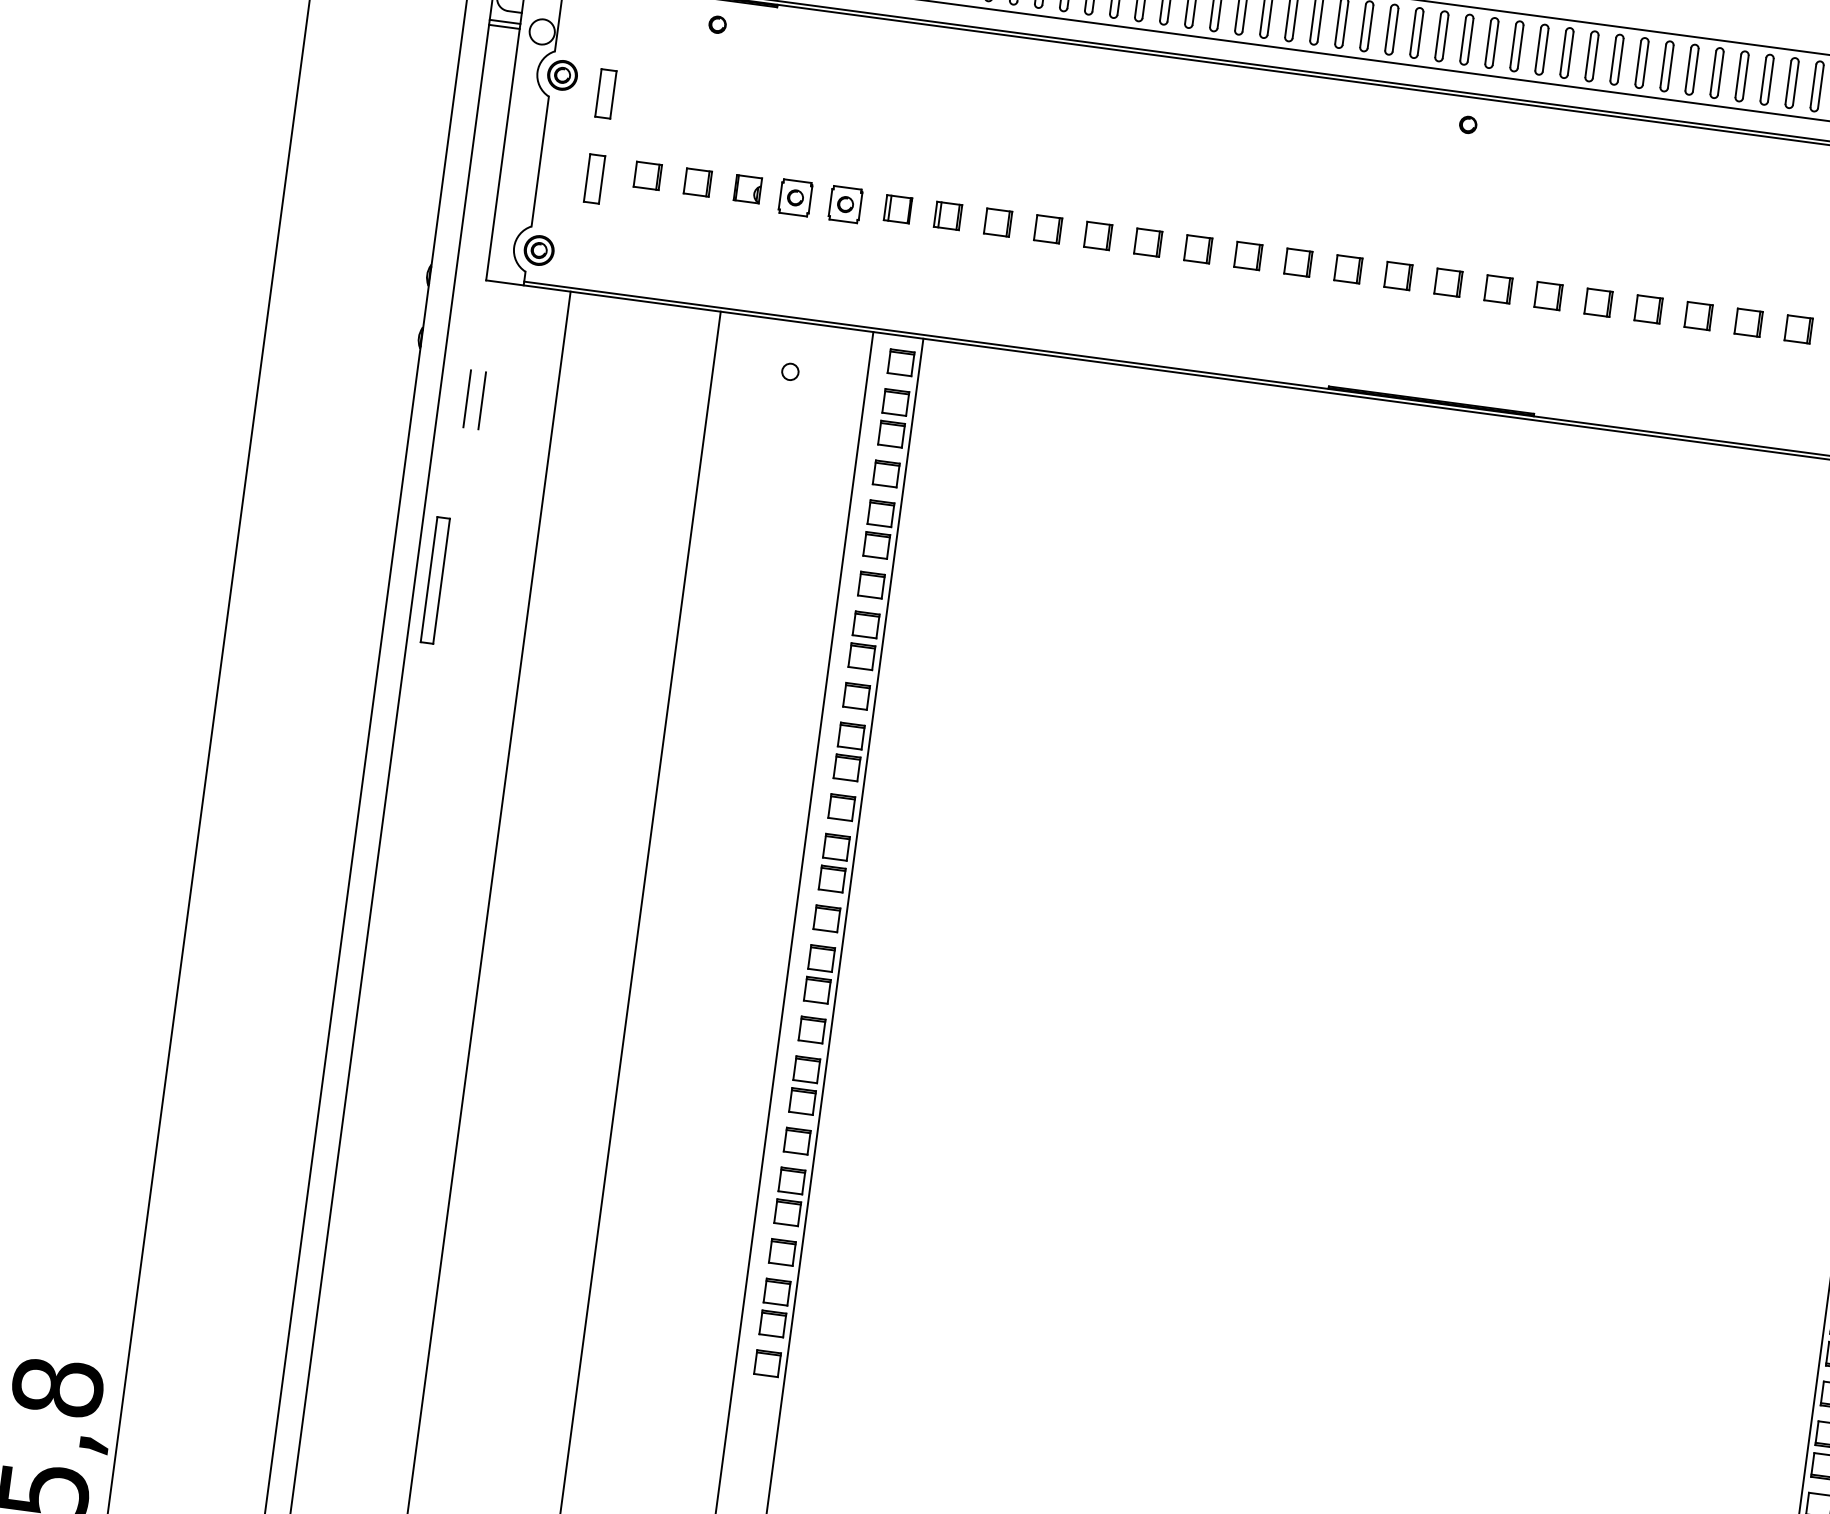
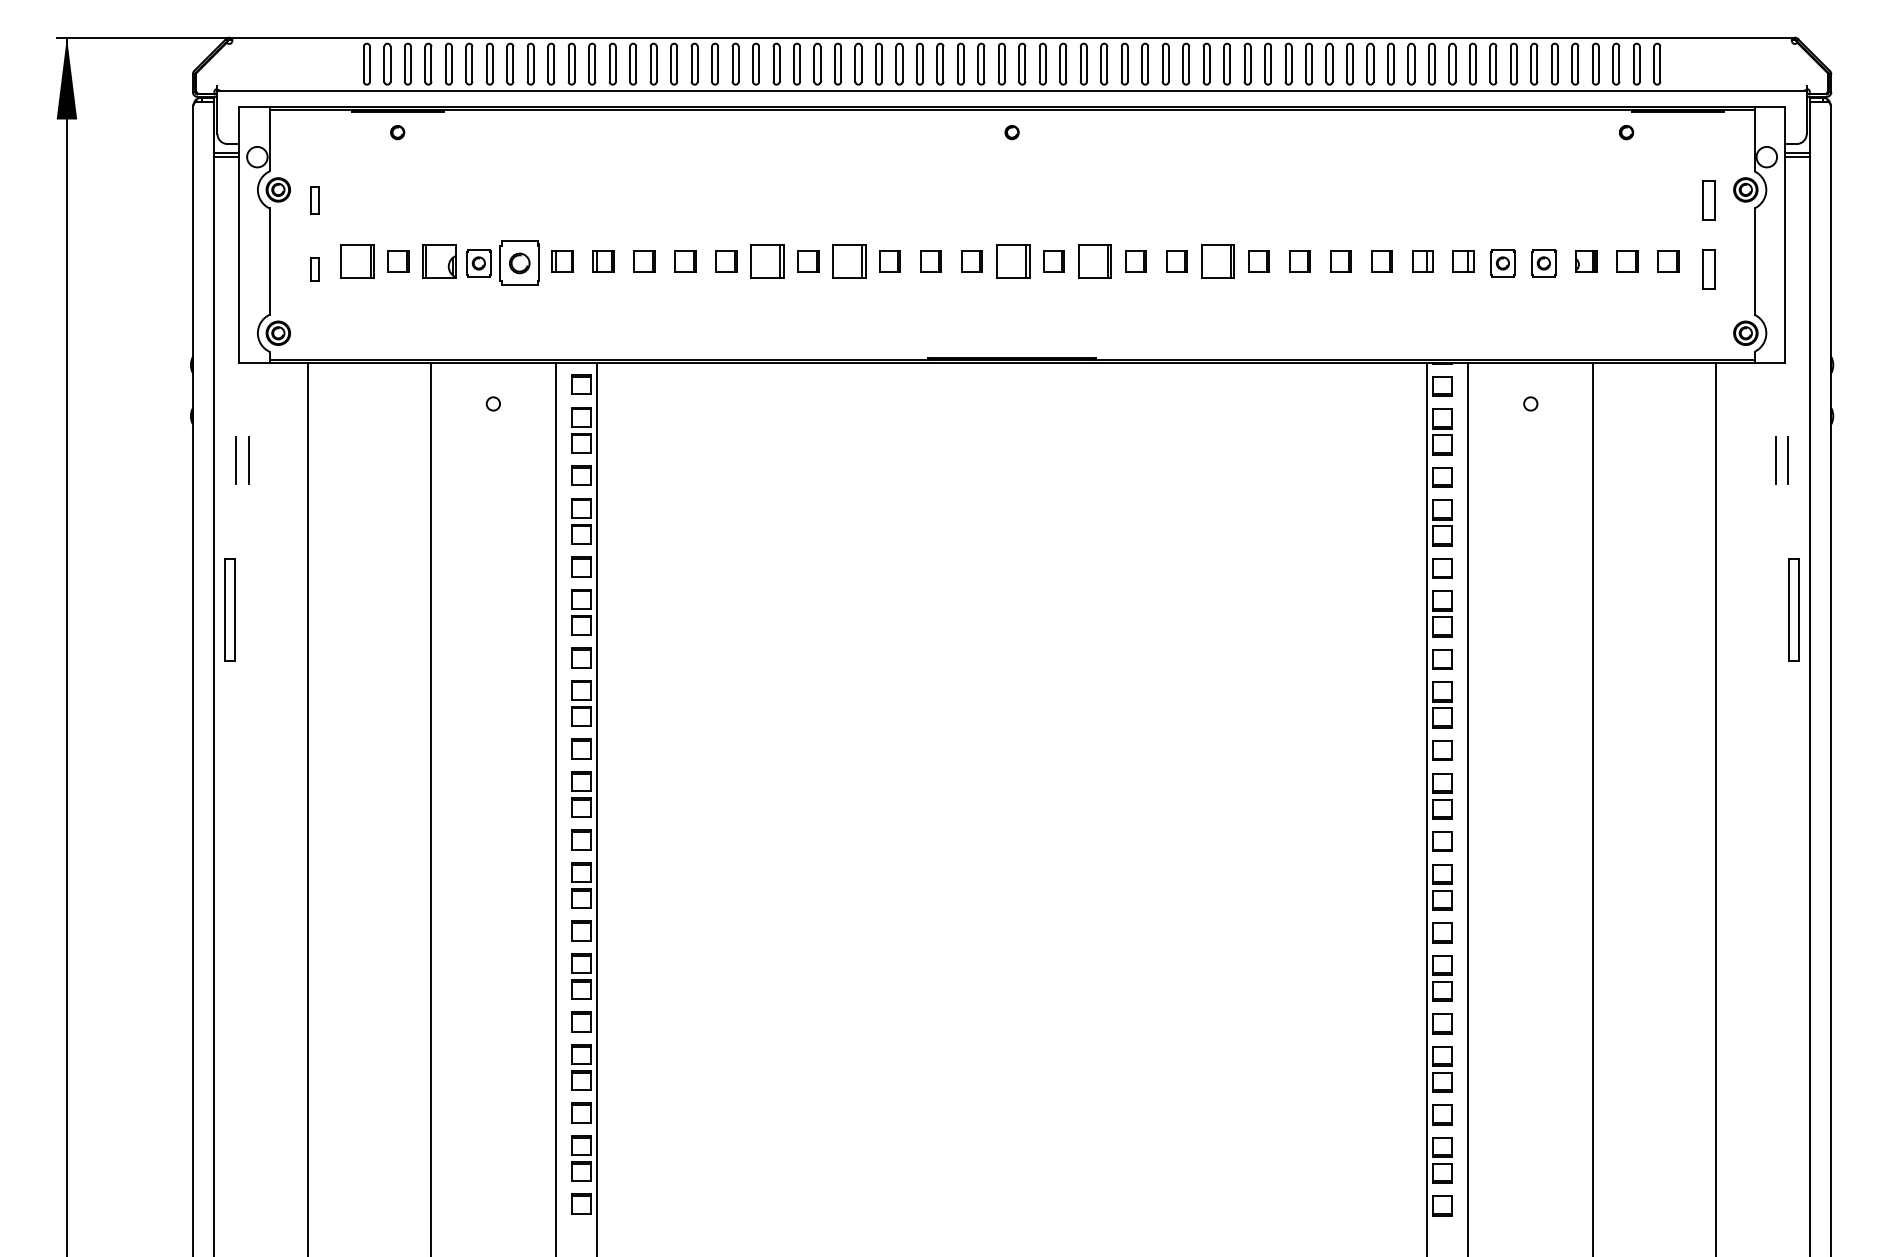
part: (604, 94) -> (314, 200), size x0.7
part: (647, 175) -> (357, 261), size x1.6
part: (593, 178) -> (314, 269), size x0.6
part: (747, 189) -> (439, 261), size x1.6
part: (845, 204) -> (519, 263), size x1.6
part: (1148, 242) -> (767, 261), size x1.6
part: (1248, 255) -> (849, 261), size x1.6
part: (1447, 282) -> (1012, 261), size x1.6
part: (1547, 295) -> (1094, 261), size x1.6
part: (1698, 315) -> (1217, 261), size x1.6

